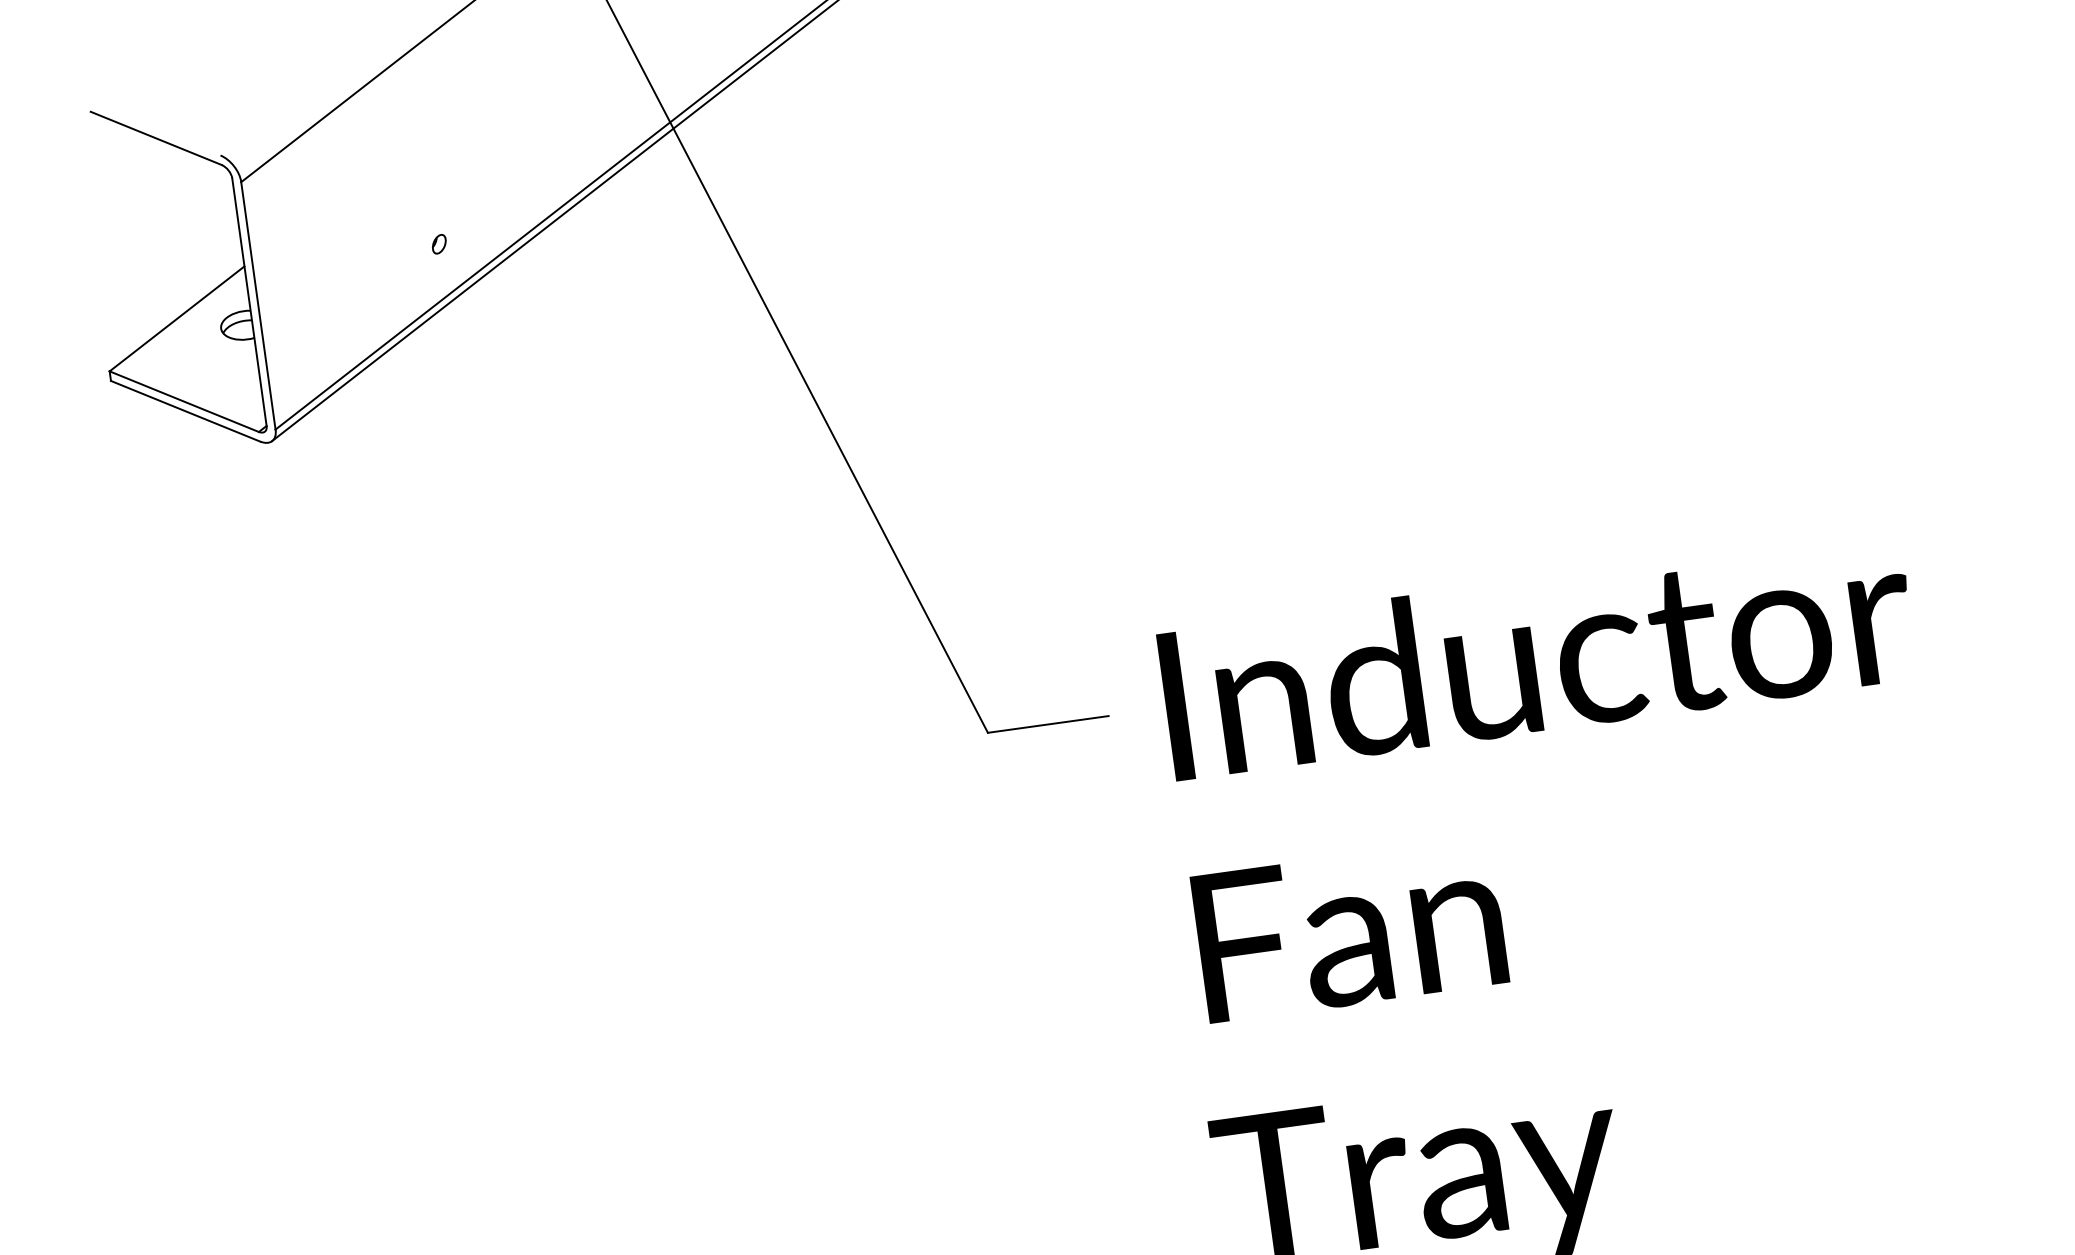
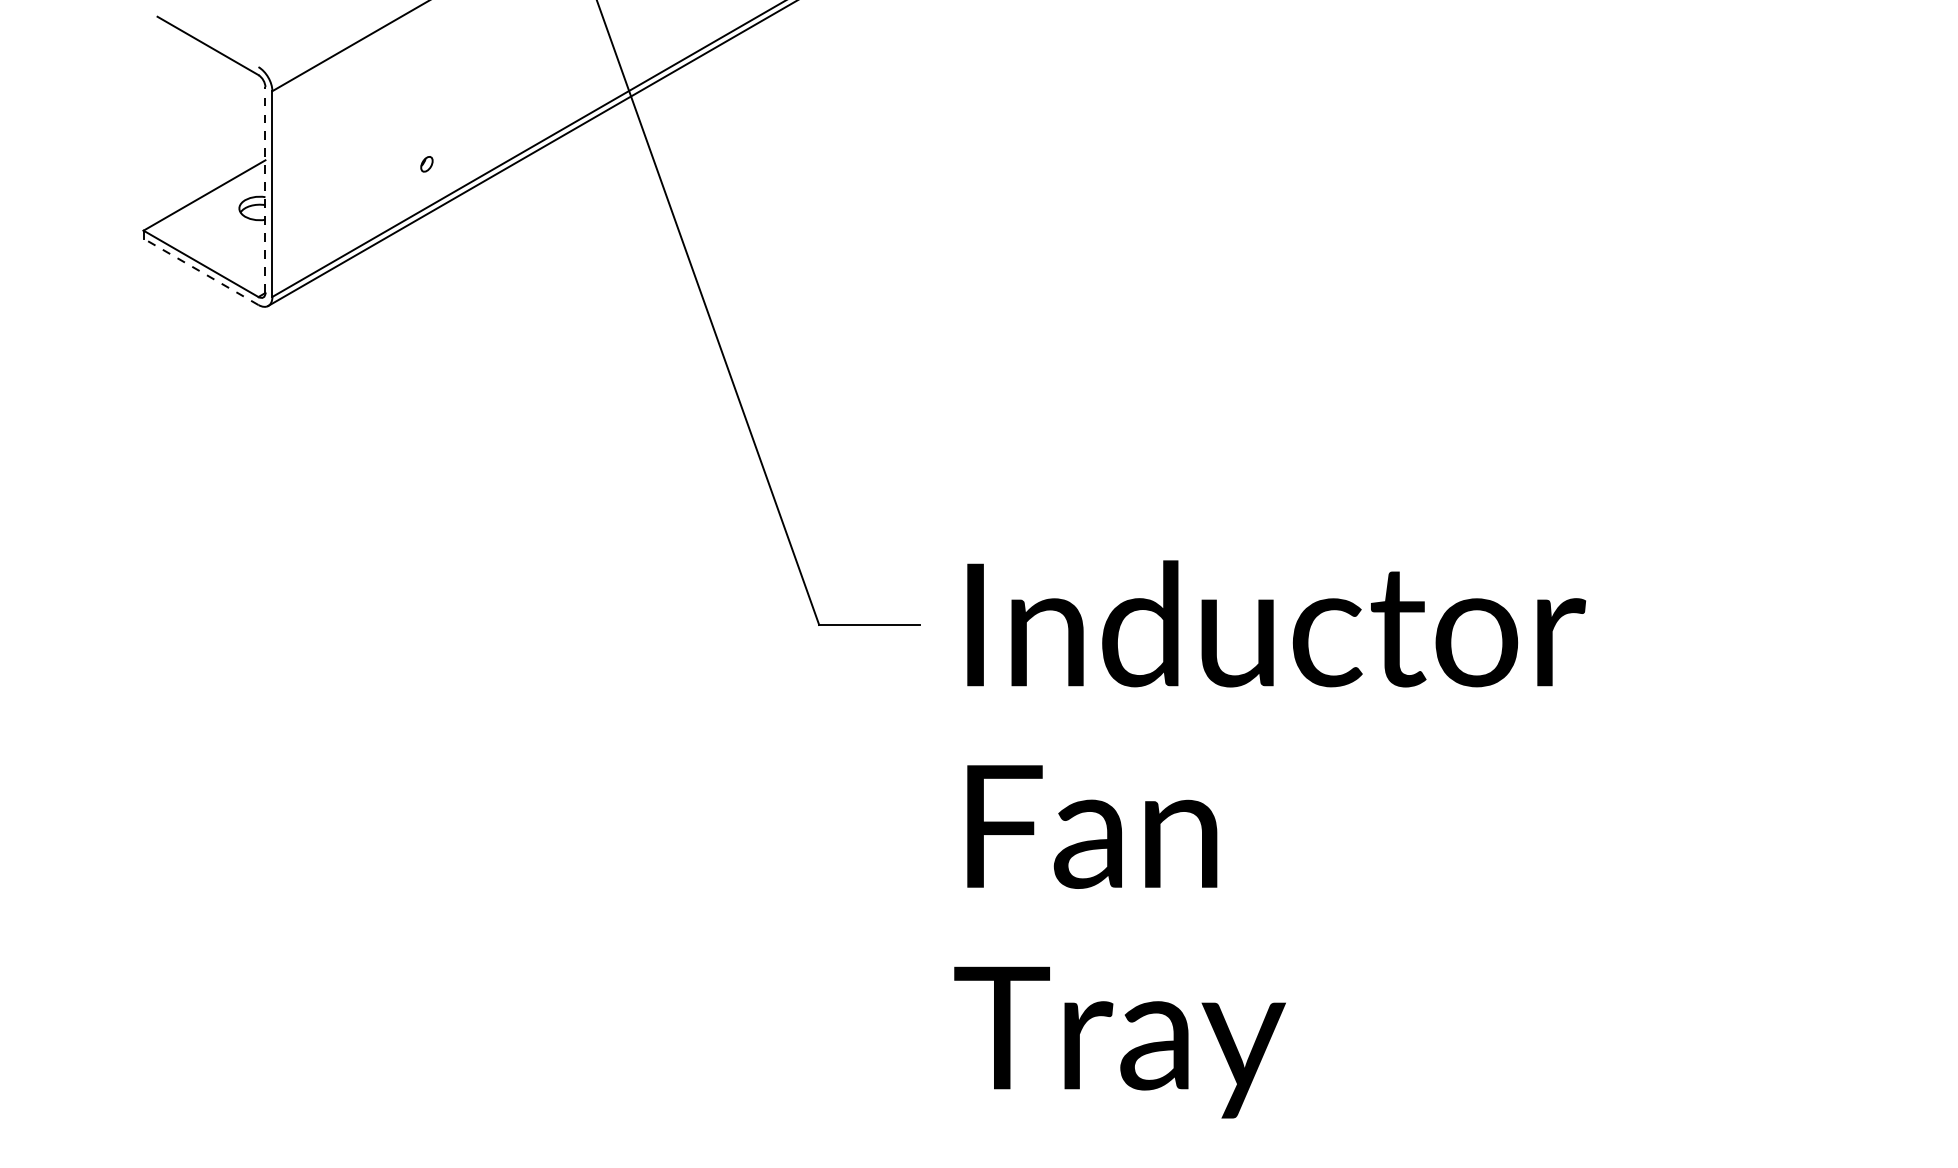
line: (249, 302) -> (265, 190), solid -> dashed
line: (184, 410) -> (200, 271), solid -> dashed

